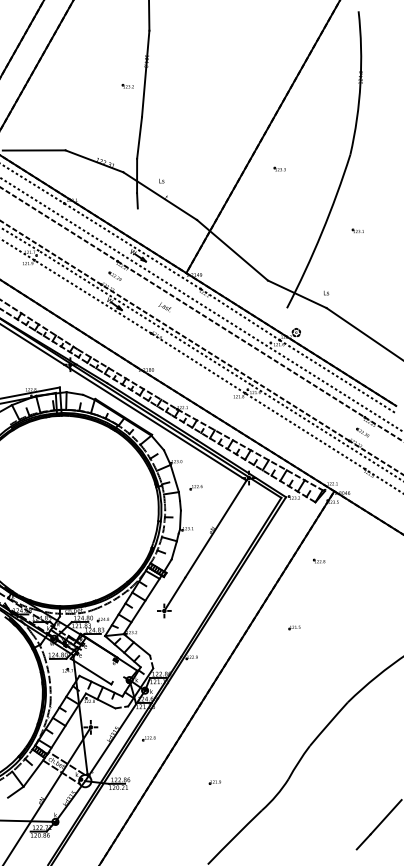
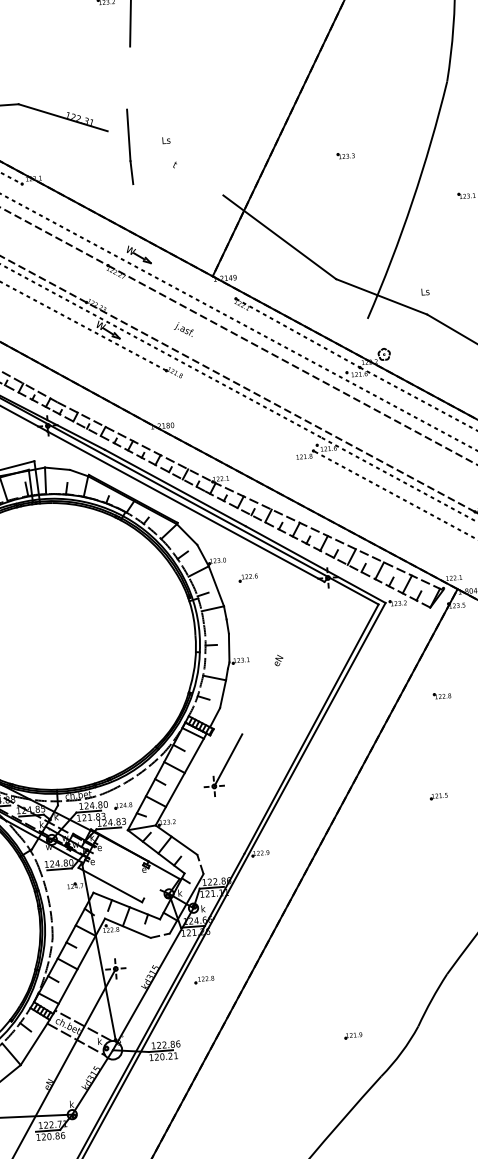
line: (139, 137) -> (128, 77), removed
part: (279, 168) -> (345, 154), moved
line: (160, 196) -> (166, 163), removed
line: (132, 246) -> (129, 241), removed
part: (114, 275) -> (105, 287), removed
line: (198, 363) -> (240, 410), removed
part: (195, 487) -> (247, 578), moved
line: (215, 528) -> (282, 657), removed
part: (294, 627) -> (438, 796), moved
part: (214, 782) -> (352, 1036), moved

